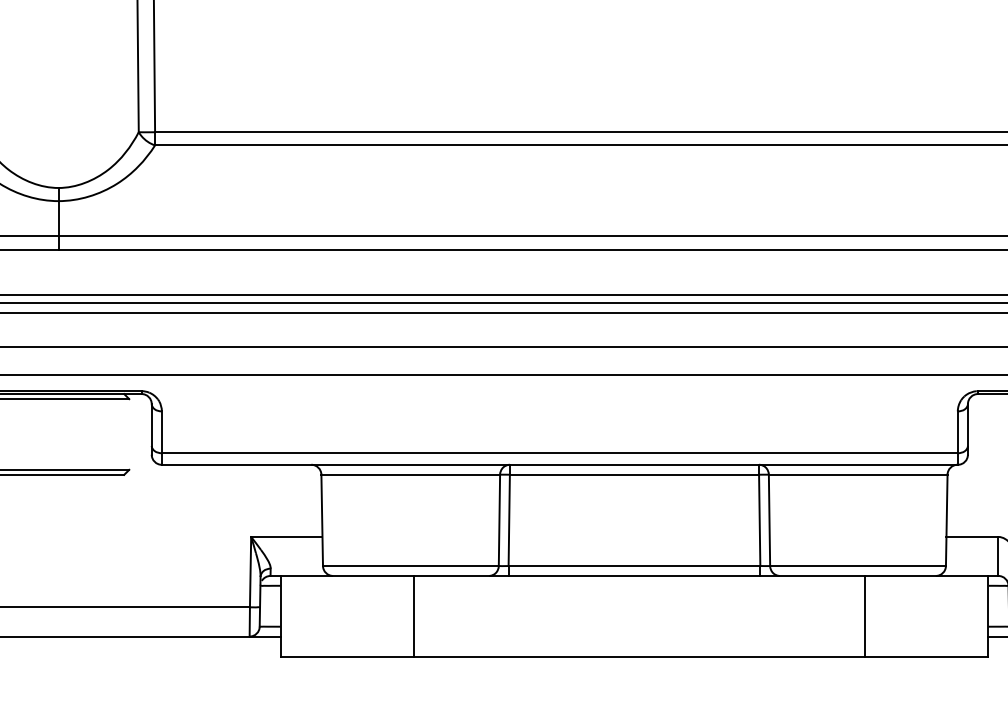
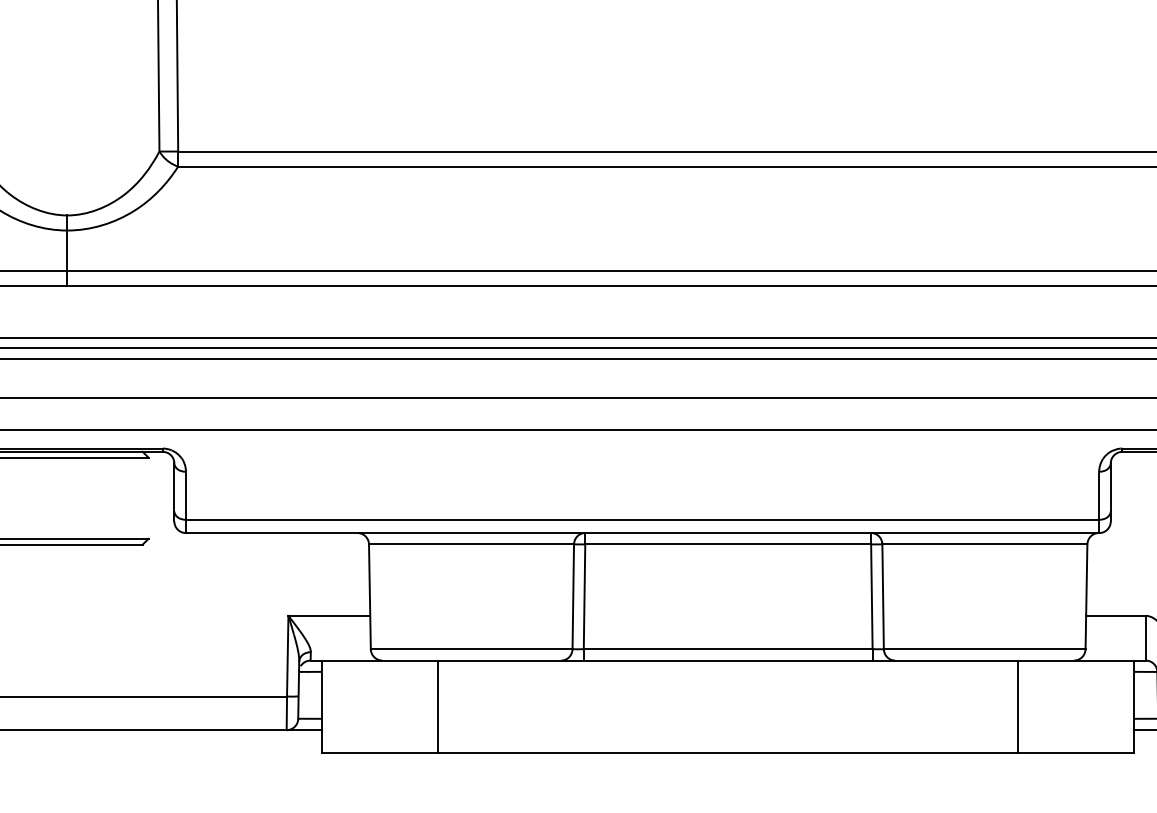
line: (414, 615) -> (438, 706), moved
line: (865, 615) -> (1018, 706), moved

